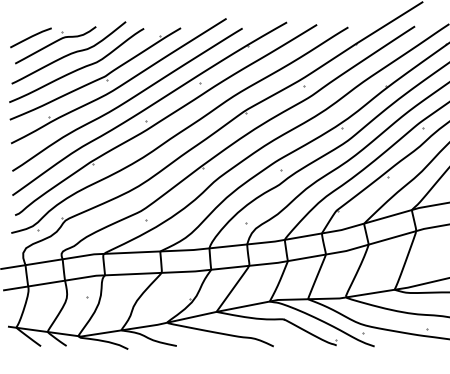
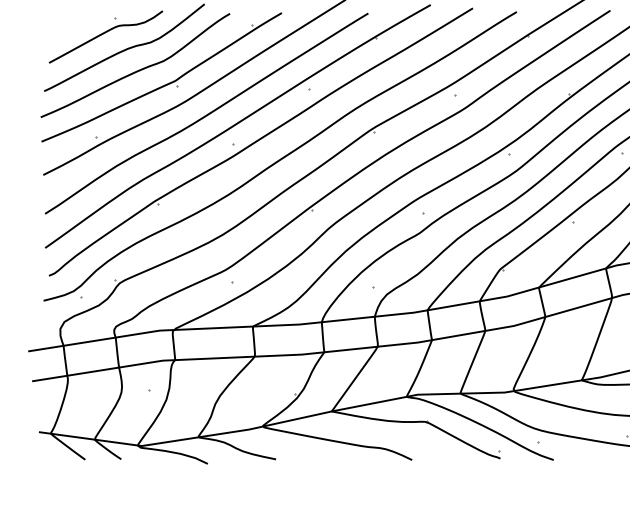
line: (30, 37) -> (70, 26), removed

